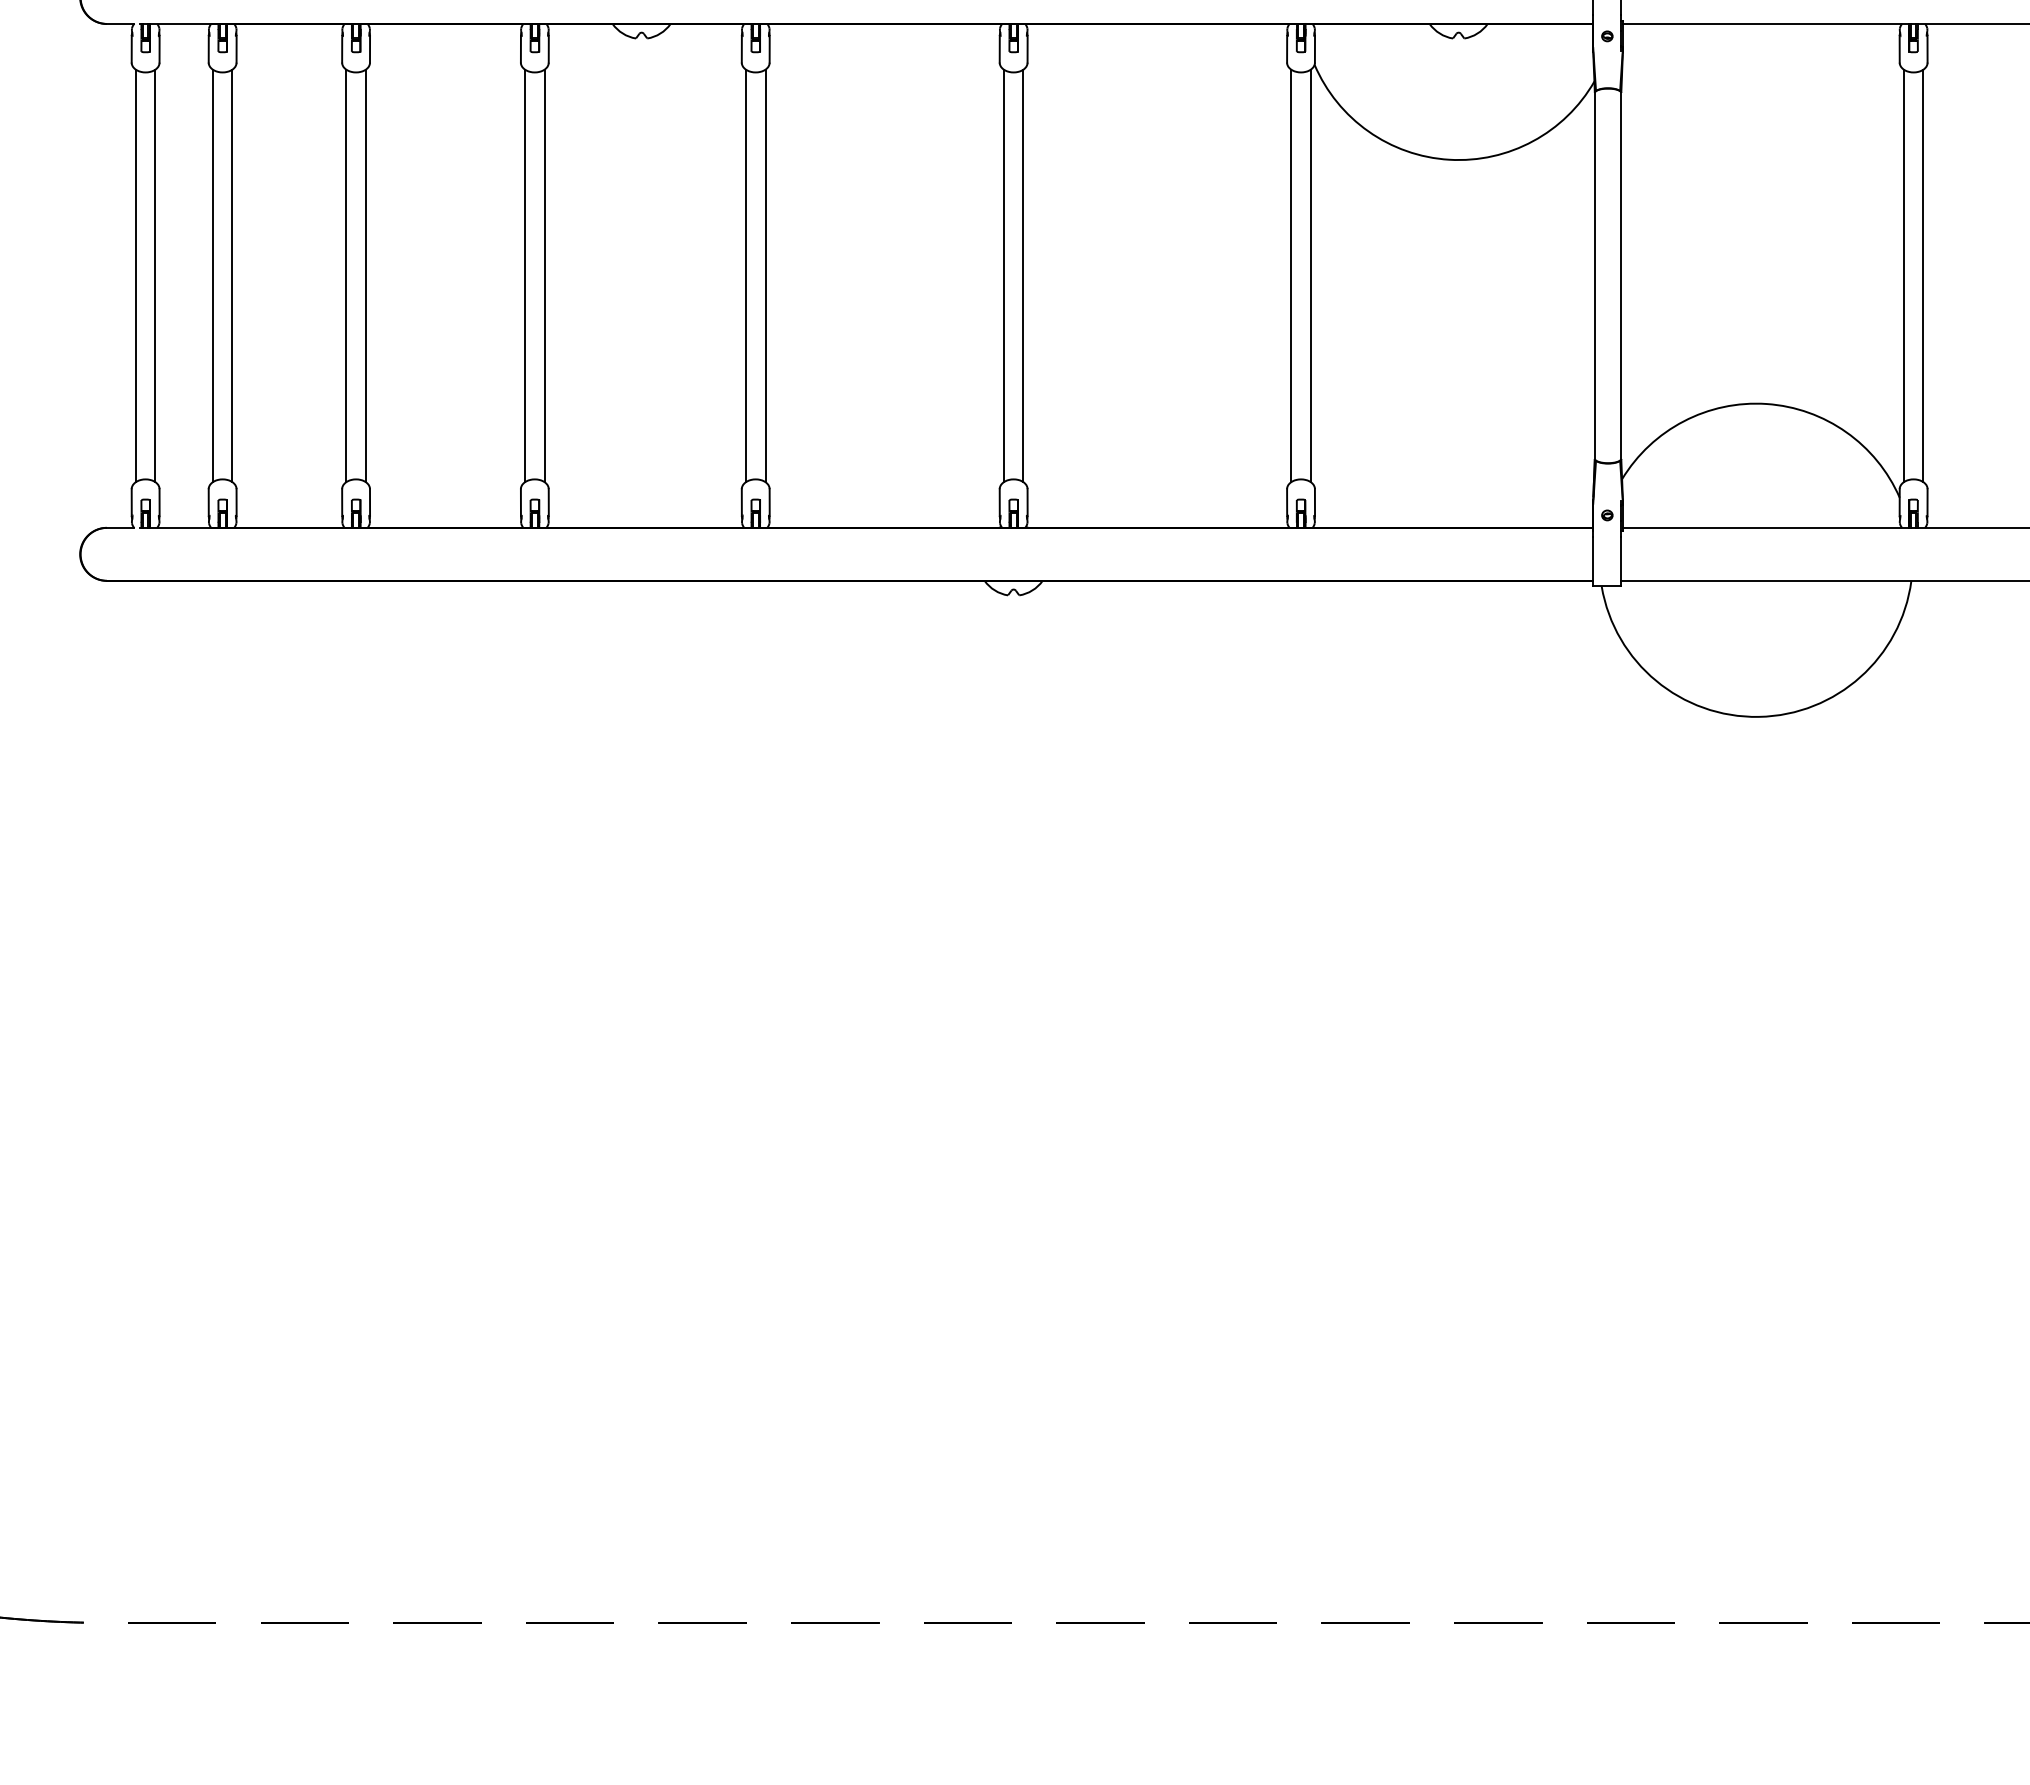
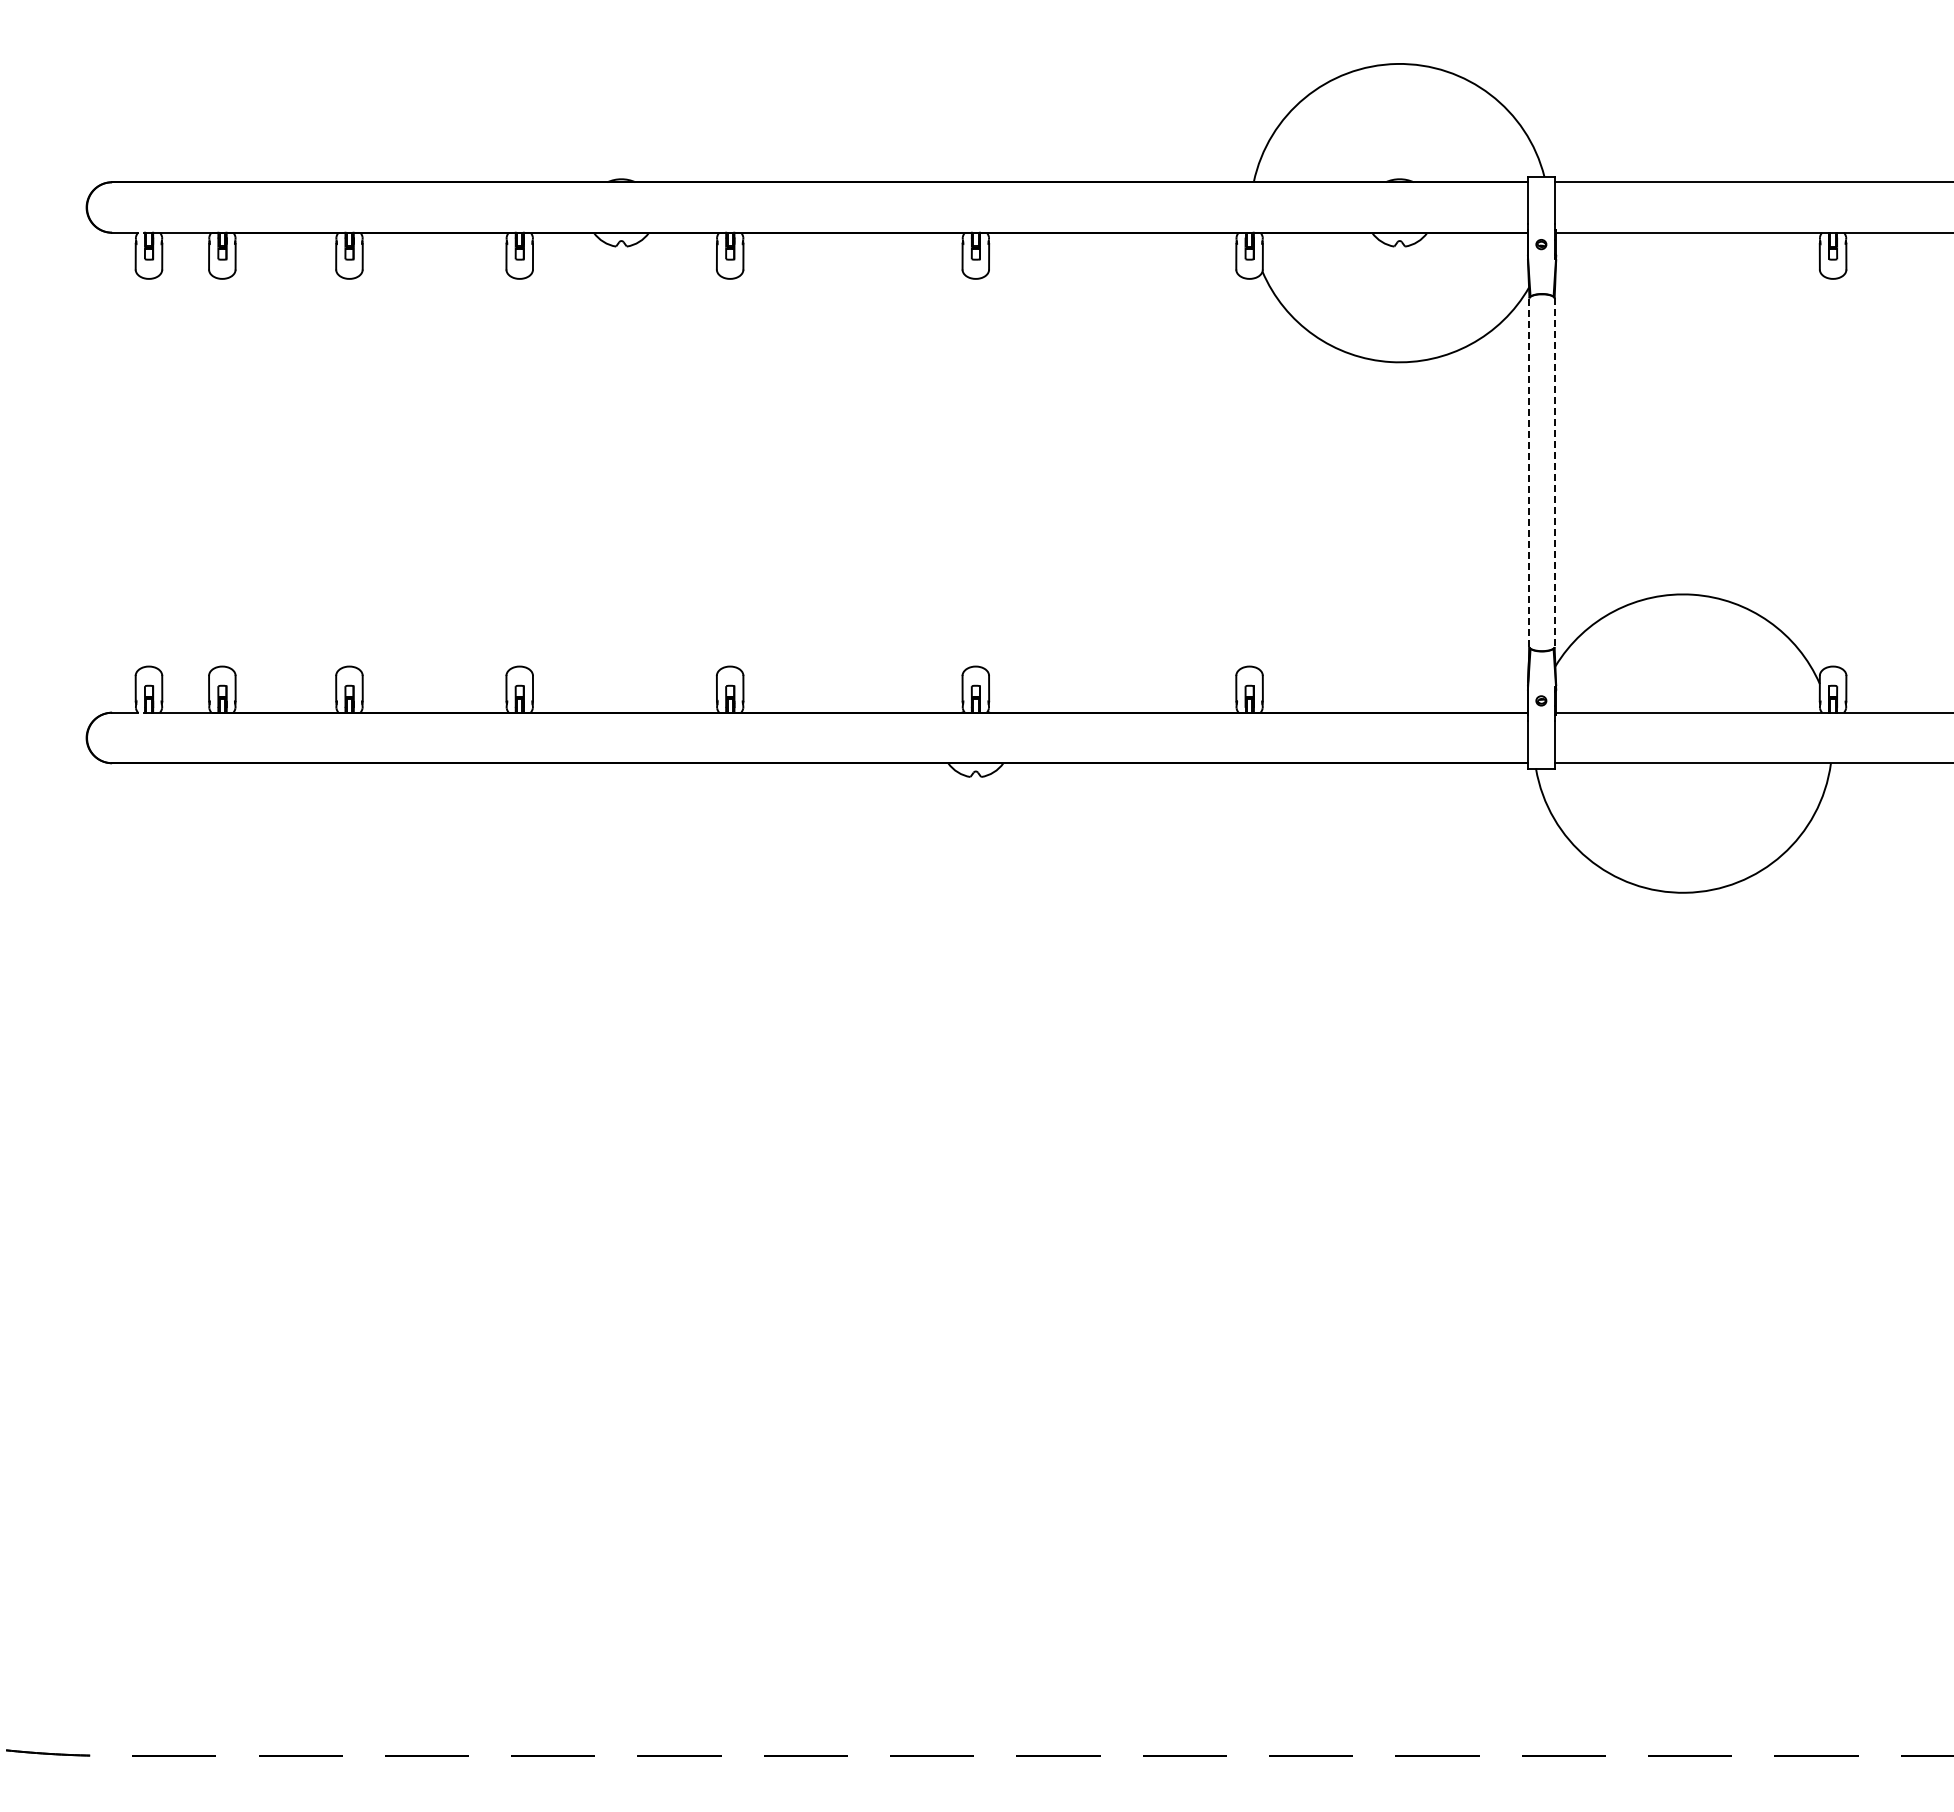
line: (135, 275) -> (139, 472), removed
line: (155, 275) -> (158, 472), removed
line: (213, 275) -> (213, 472), removed
line: (232, 275) -> (231, 472), removed
line: (346, 275) -> (340, 472), removed
line: (365, 275) -> (358, 472), removed
line: (525, 275) -> (510, 472), removed
line: (545, 275) -> (529, 472), removed
line: (745, 275) -> (720, 472), removed
line: (765, 275) -> (739, 472), removed
line: (1003, 275) -> (966, 472), removed
line: (1023, 275) -> (985, 472), removed
line: (1291, 275) -> (1240, 472), removed
line: (1310, 275) -> (1258, 472), removed
line: (1594, 275) -> (1529, 472), solid -> dashed
line: (1903, 275) -> (1823, 472), removed
line: (1923, 275) -> (1842, 472), removed
line: (1621, 276) -> (1554, 473), solid -> dashed

